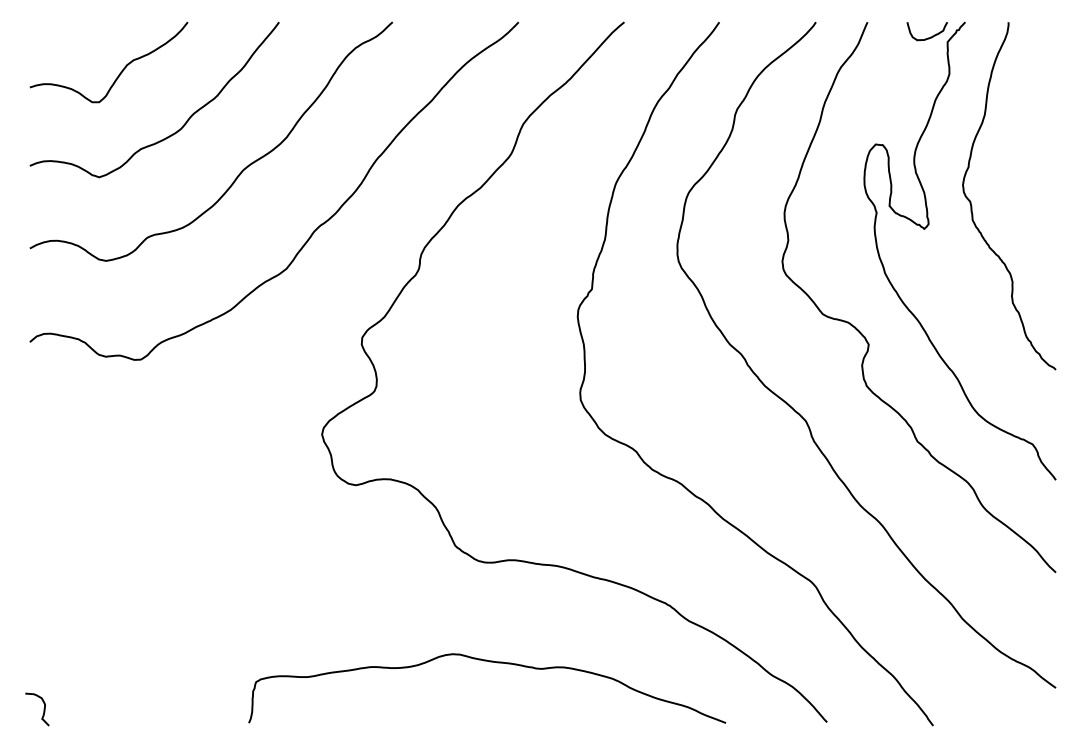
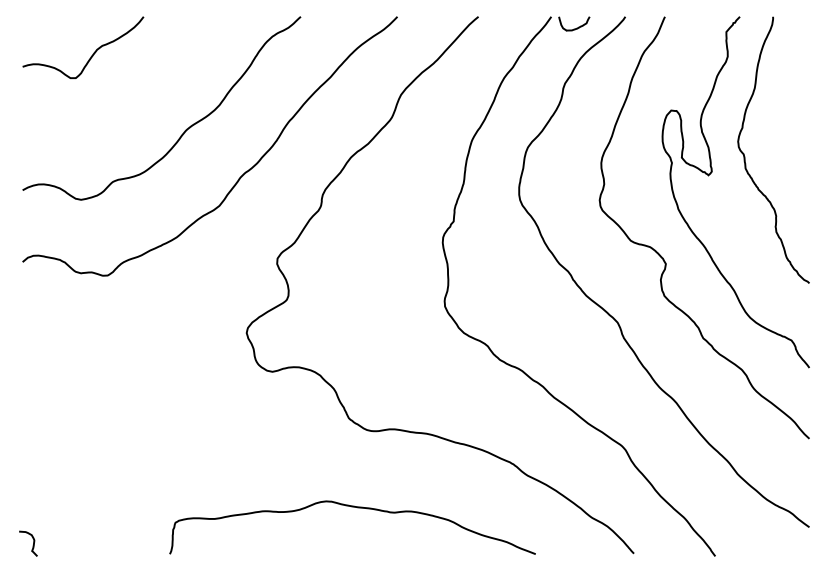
curve: (927, 37) -> (574, 28), moved
curve: (182, 125) -> (139, 95), removed
curve: (489, 662) -> (354, 507), moved

